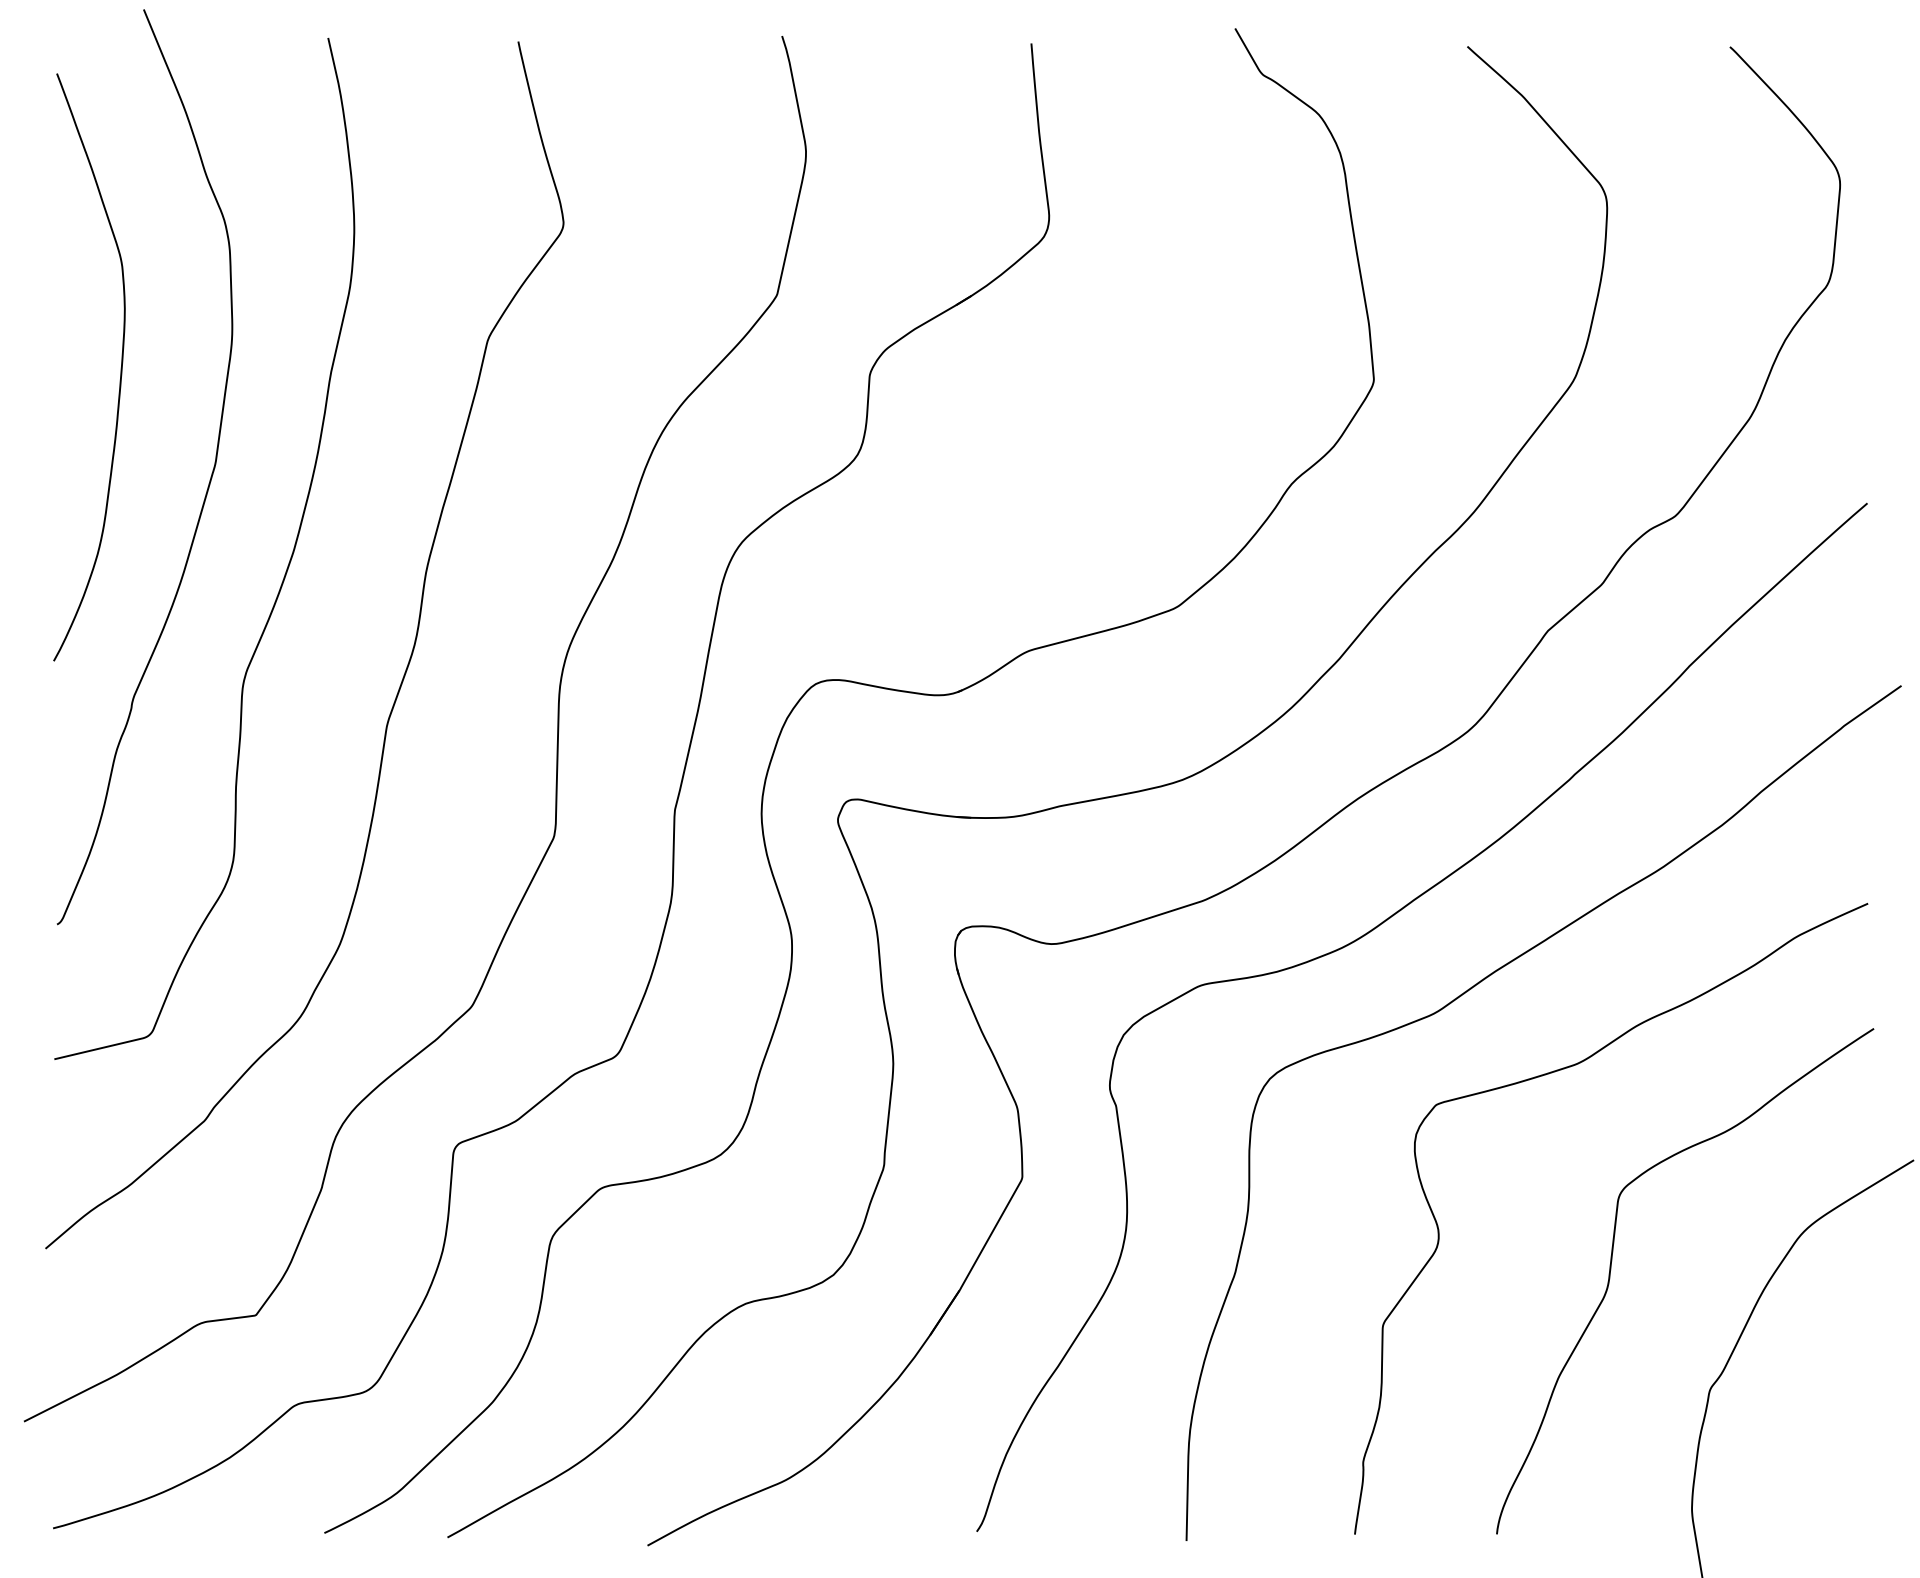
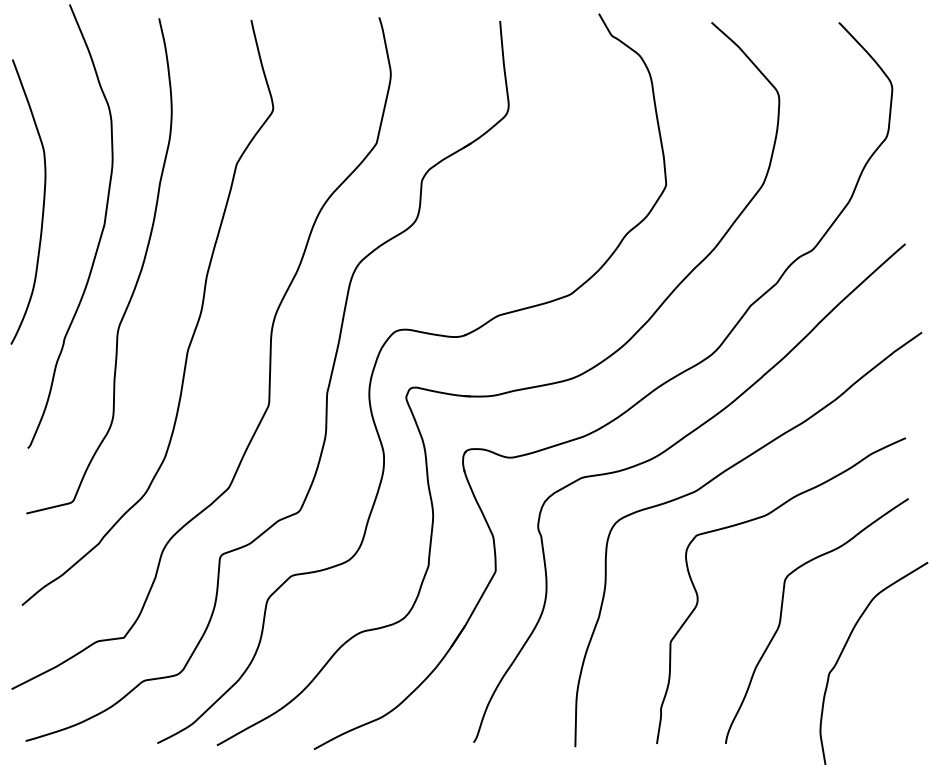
curve: (118, 374) -> (42, 205), moved

